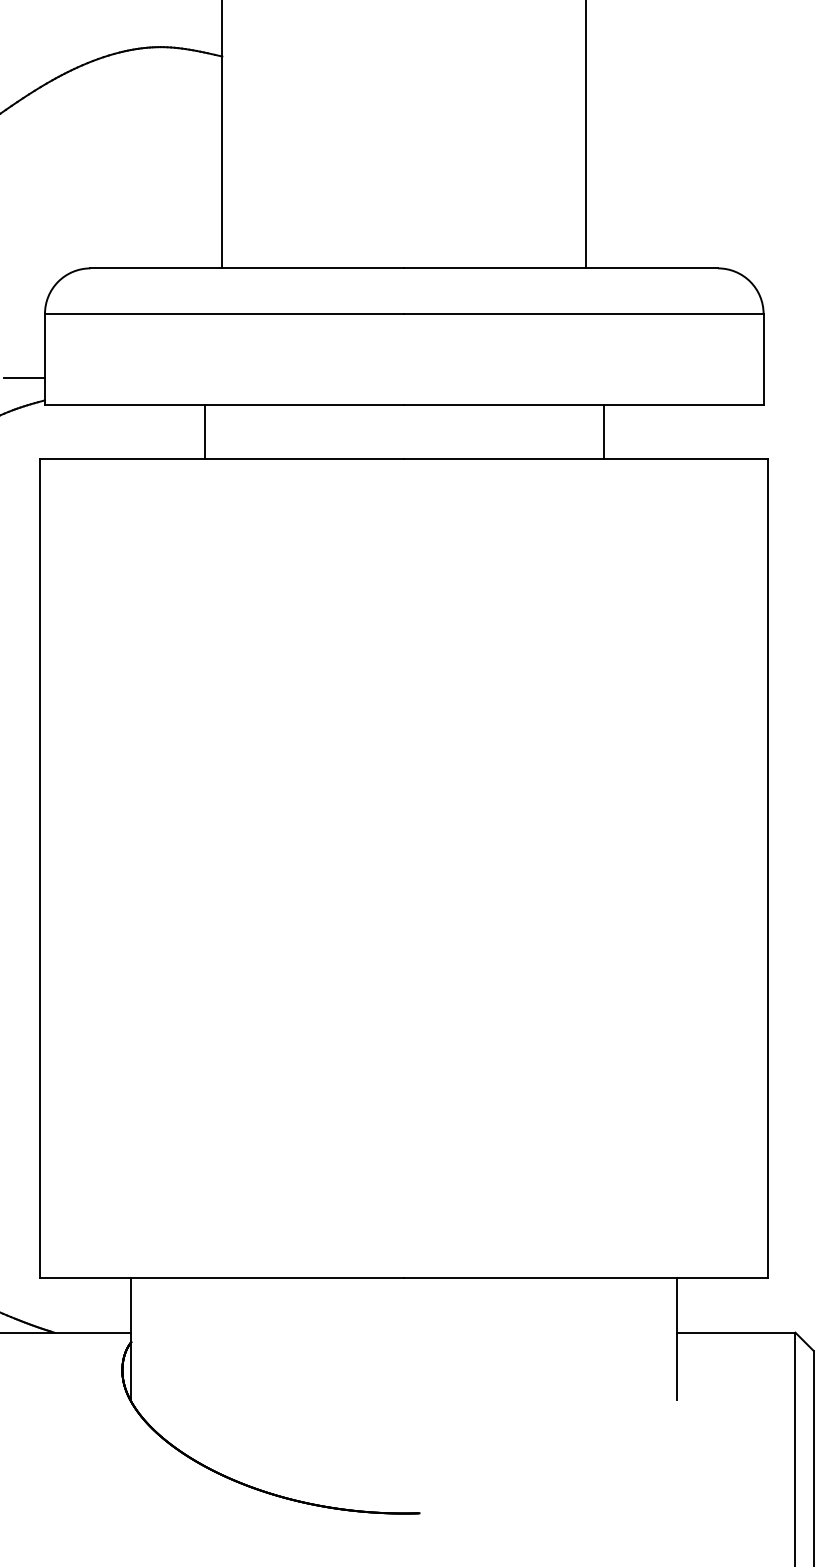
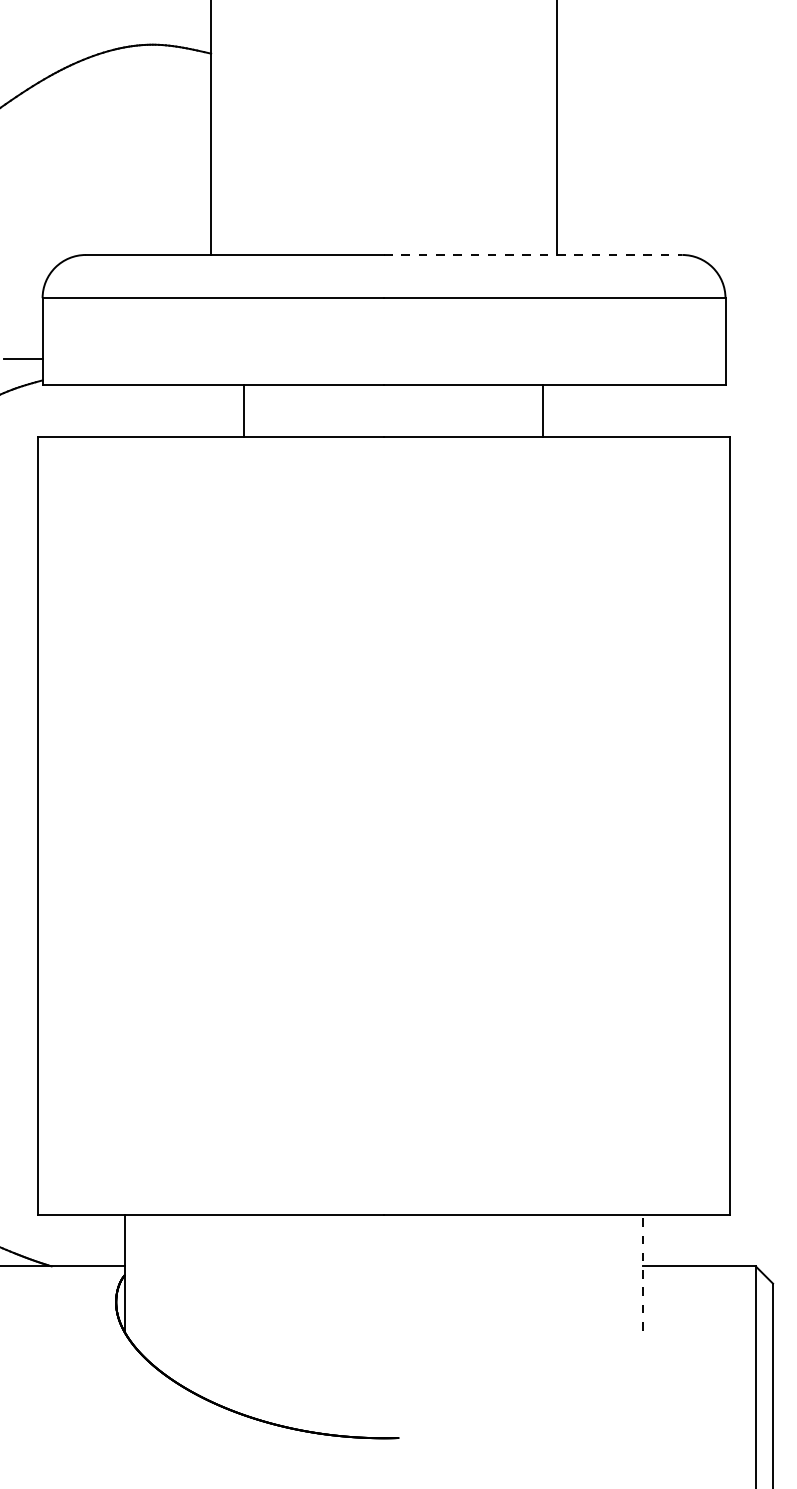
line: (561, 268) -> (533, 255), solid -> dashed
line: (204, 431) -> (243, 409), moved
line: (603, 431) -> (542, 409), moved
line: (677, 1338) -> (643, 1271), solid -> dashed

